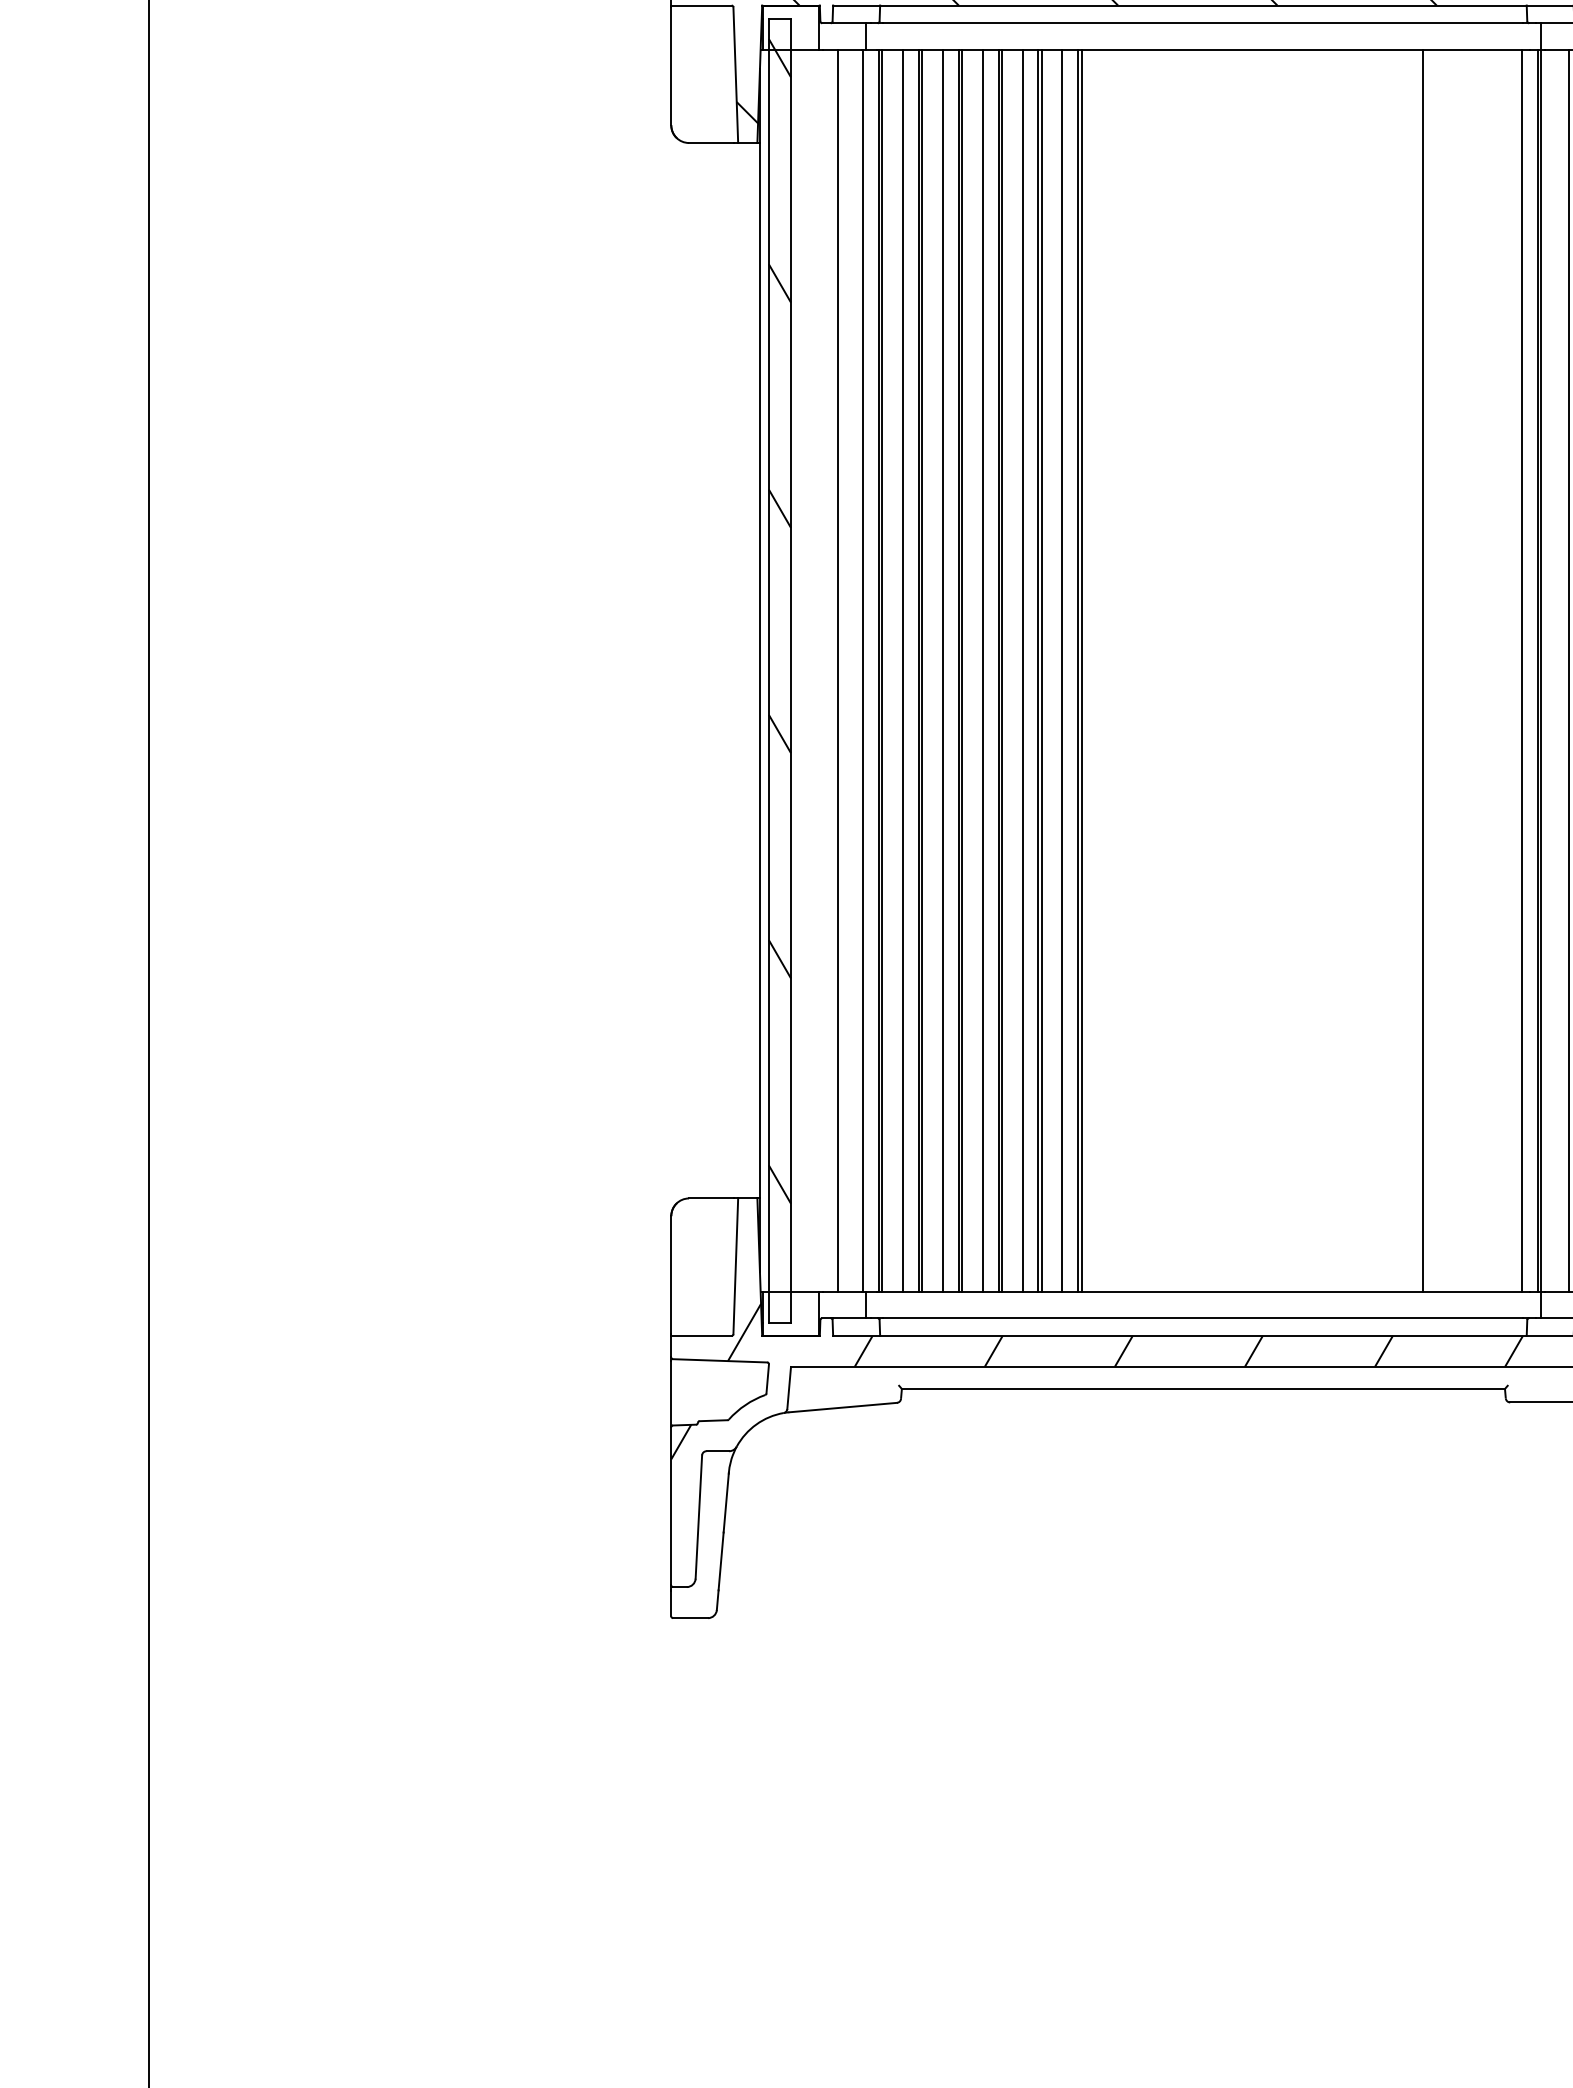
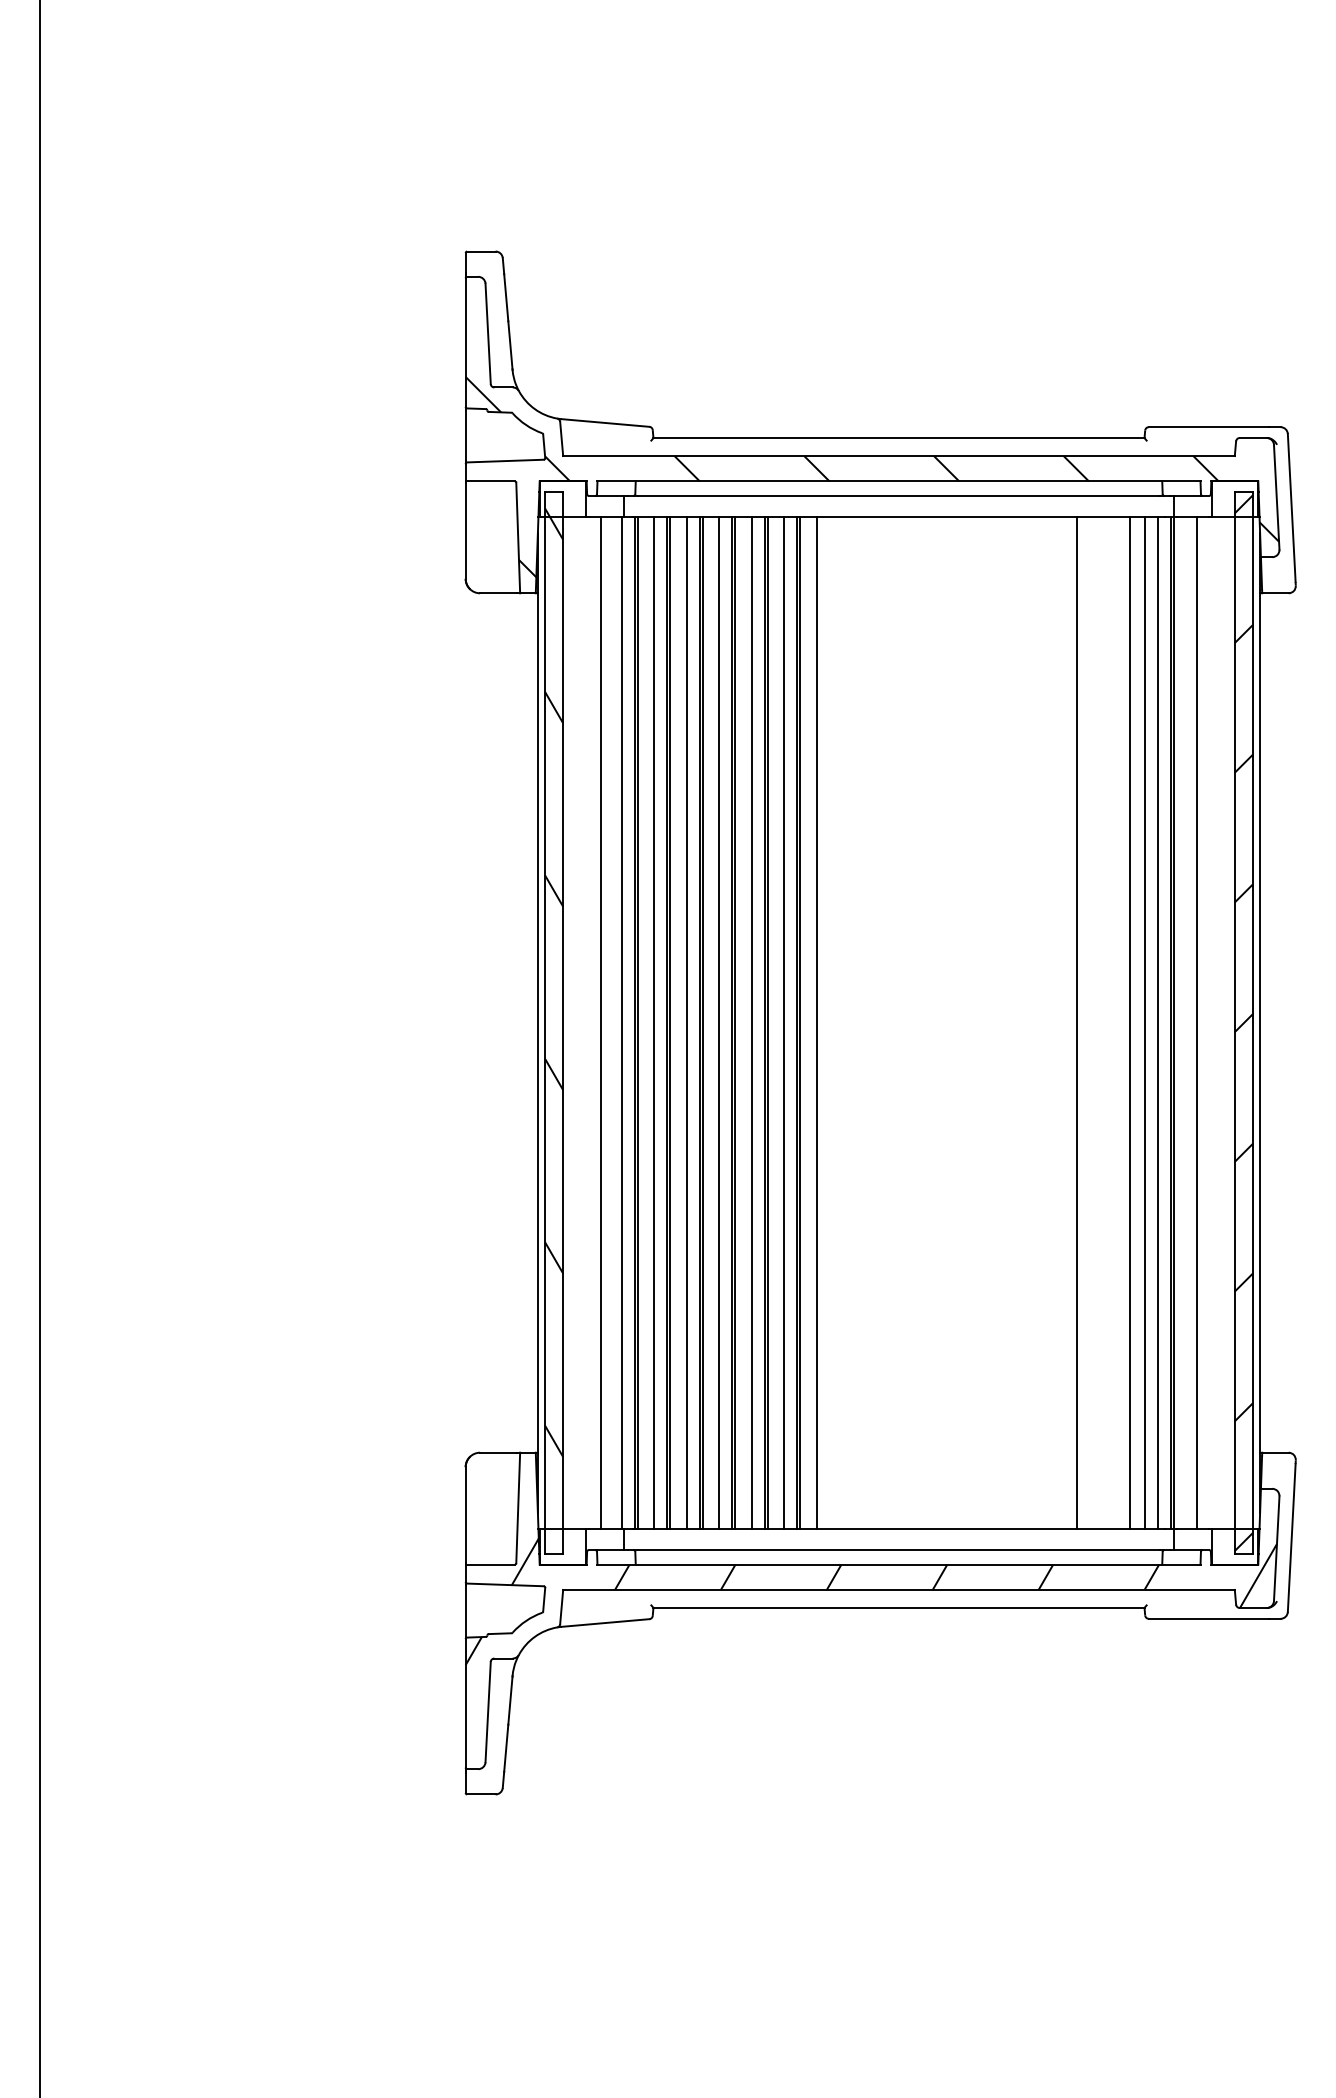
line: (1102, 670) -> (816, 1022), added
line: (1487, 670) -> (1130, 1022), added
line: (1504, 670) -> (1144, 1022), added

